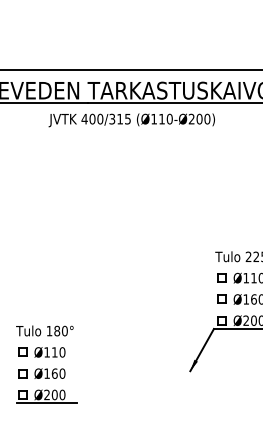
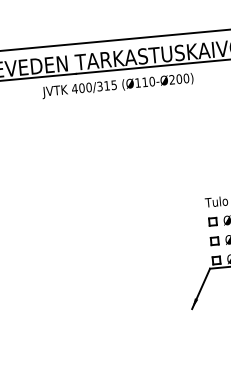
part: (46, 364) -> (60, 315), removed

